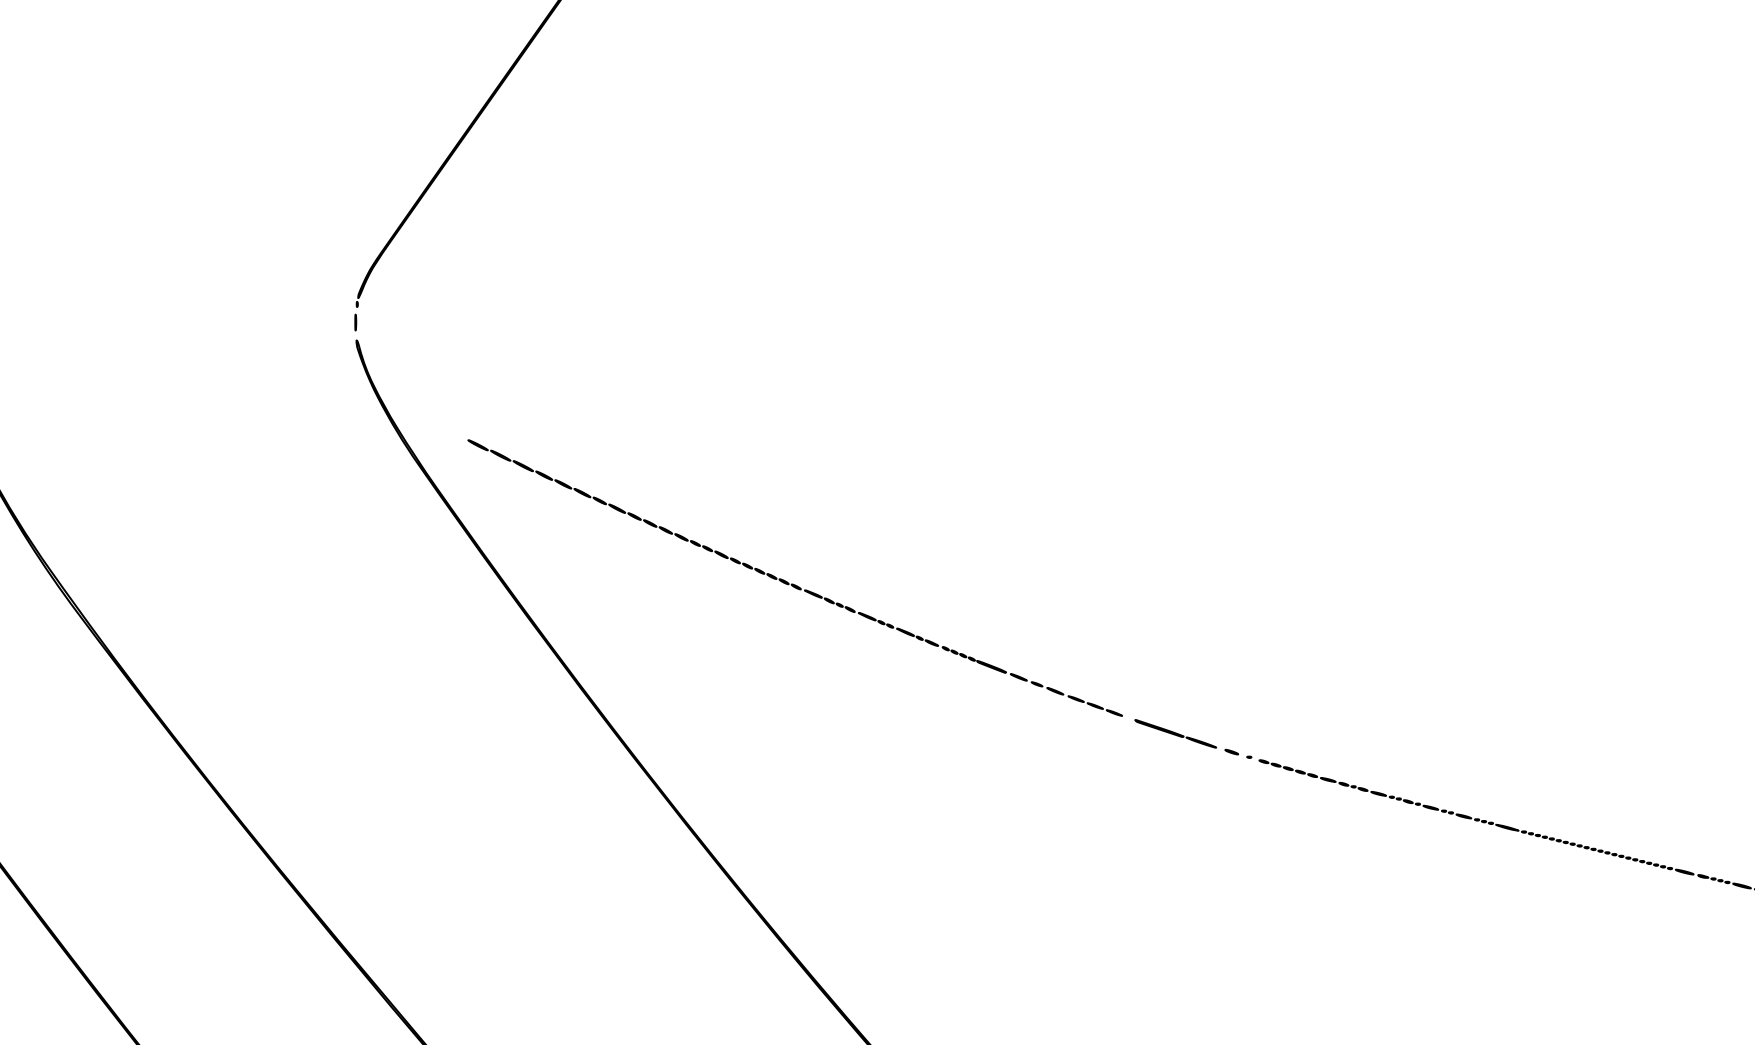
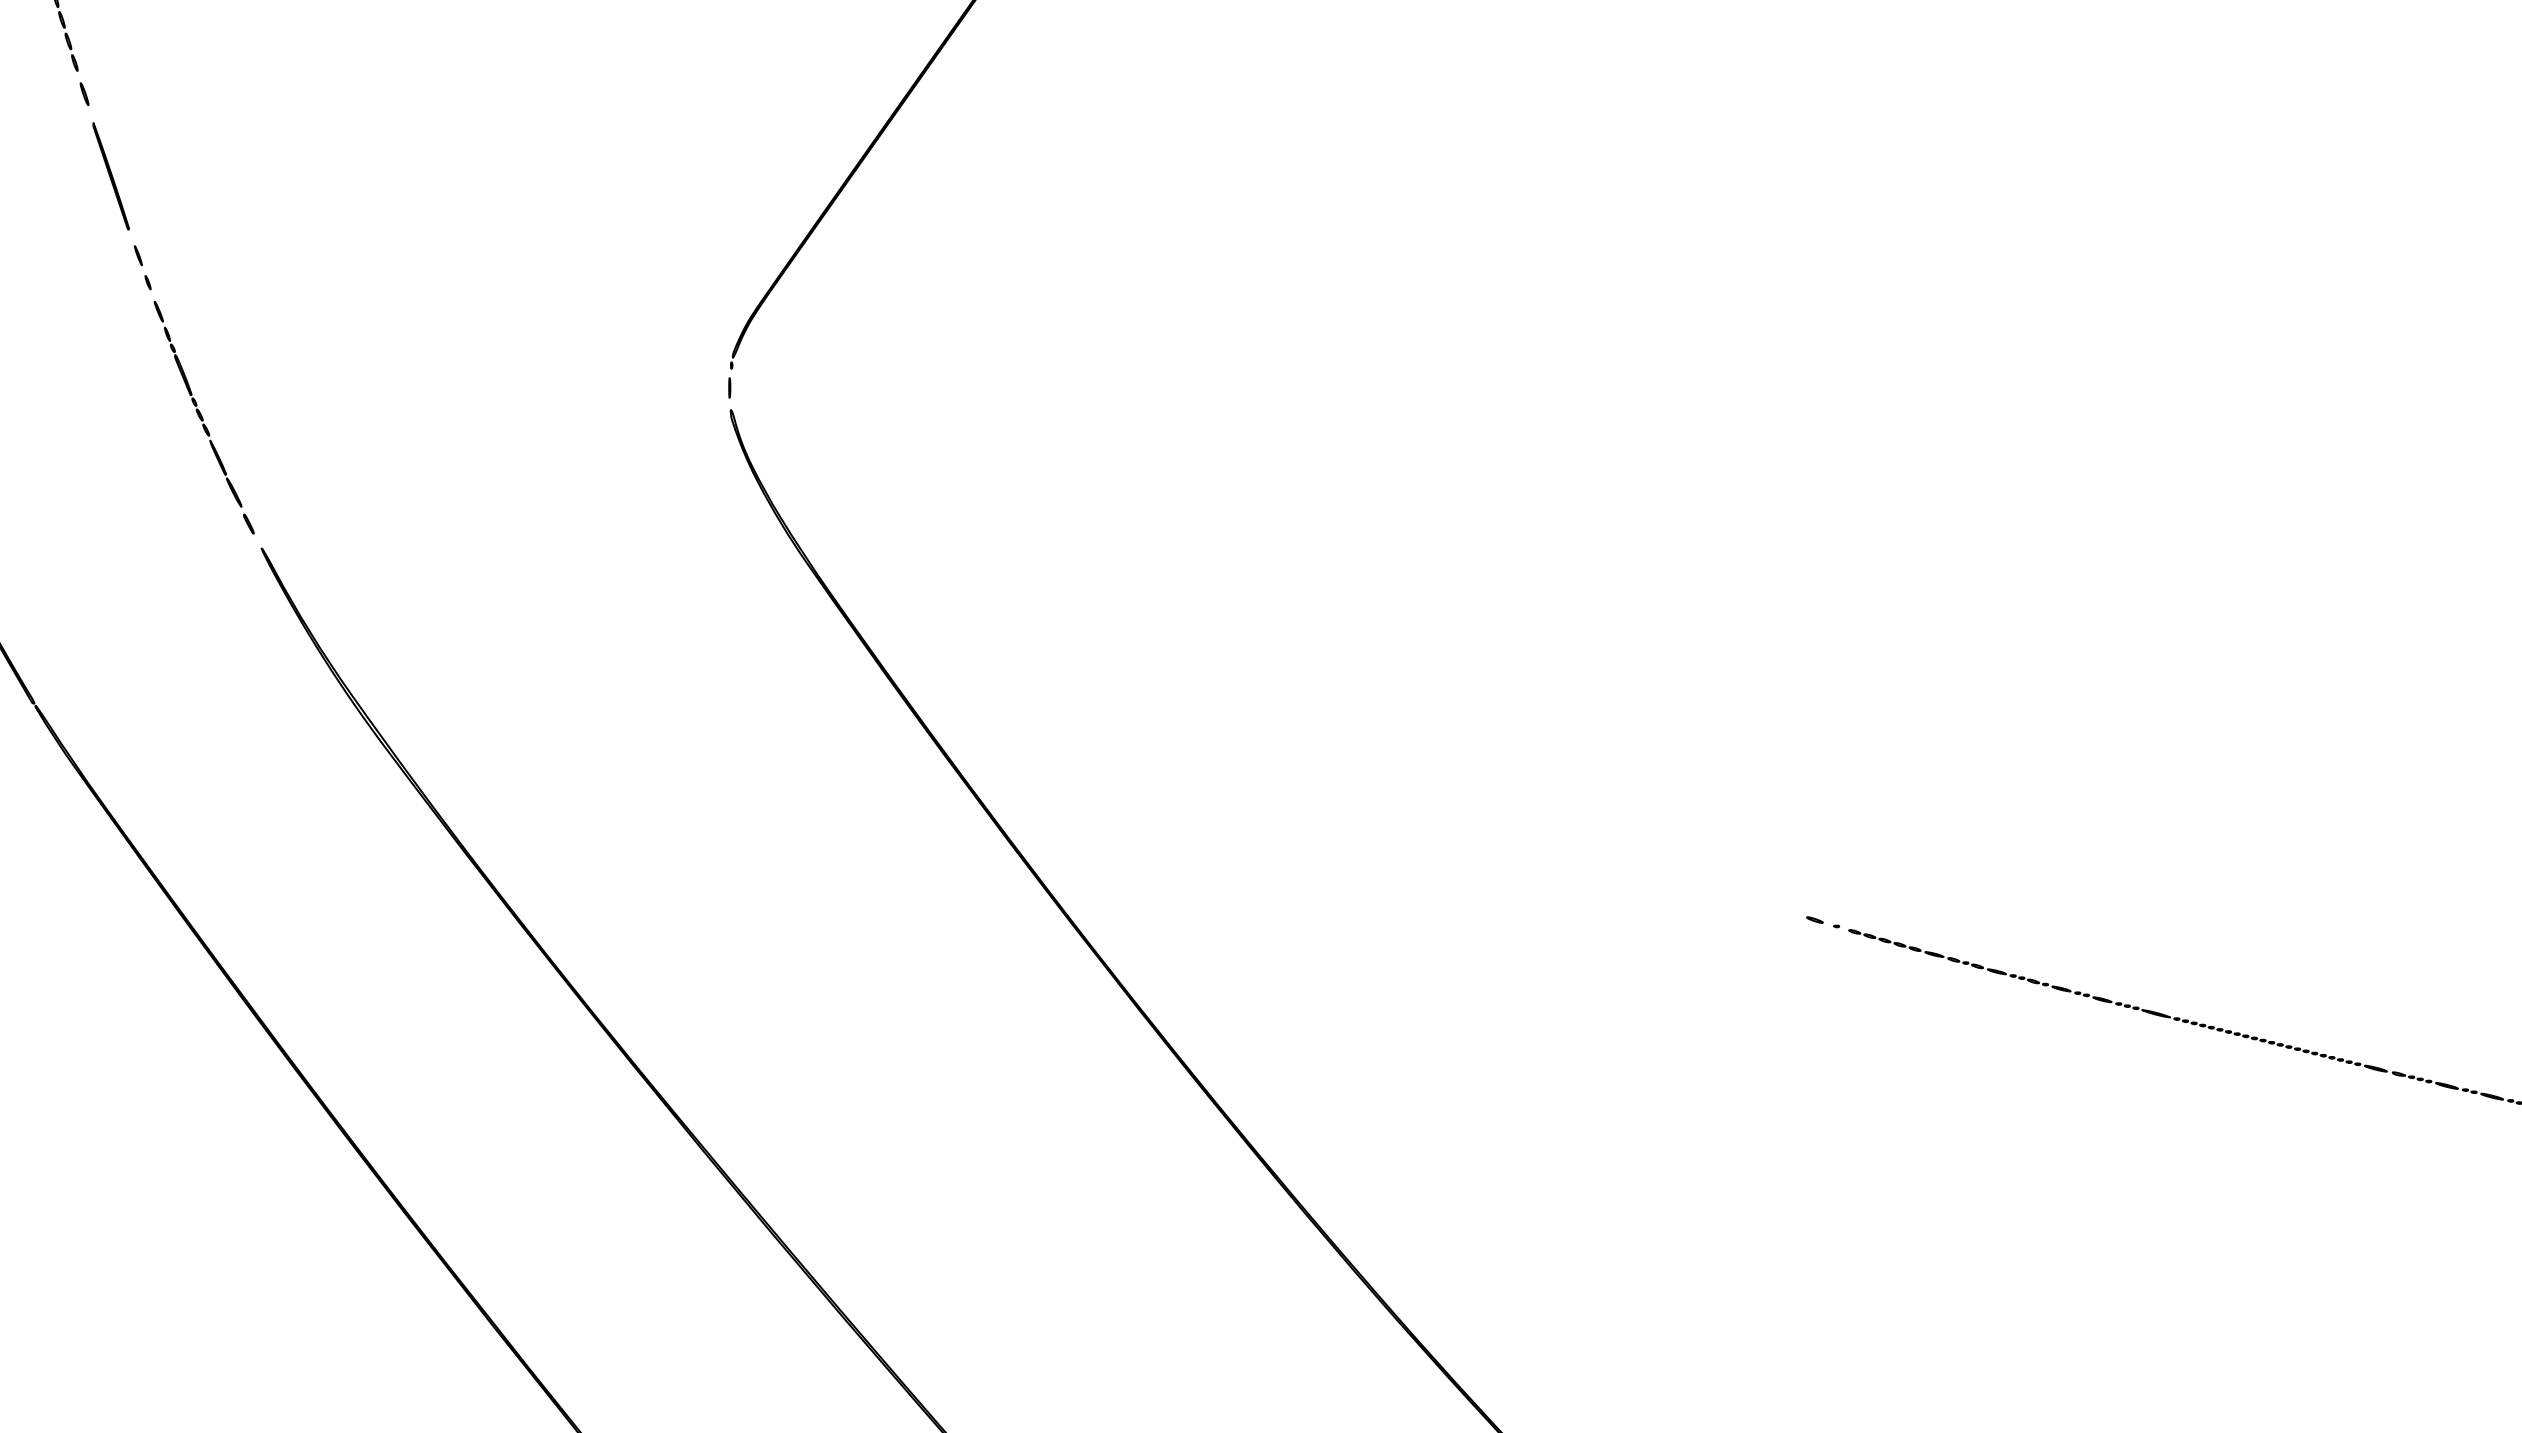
part: (793, 583) -> (1271, 711), removed
line: (1175, 733) -> (1745, 897), removed

